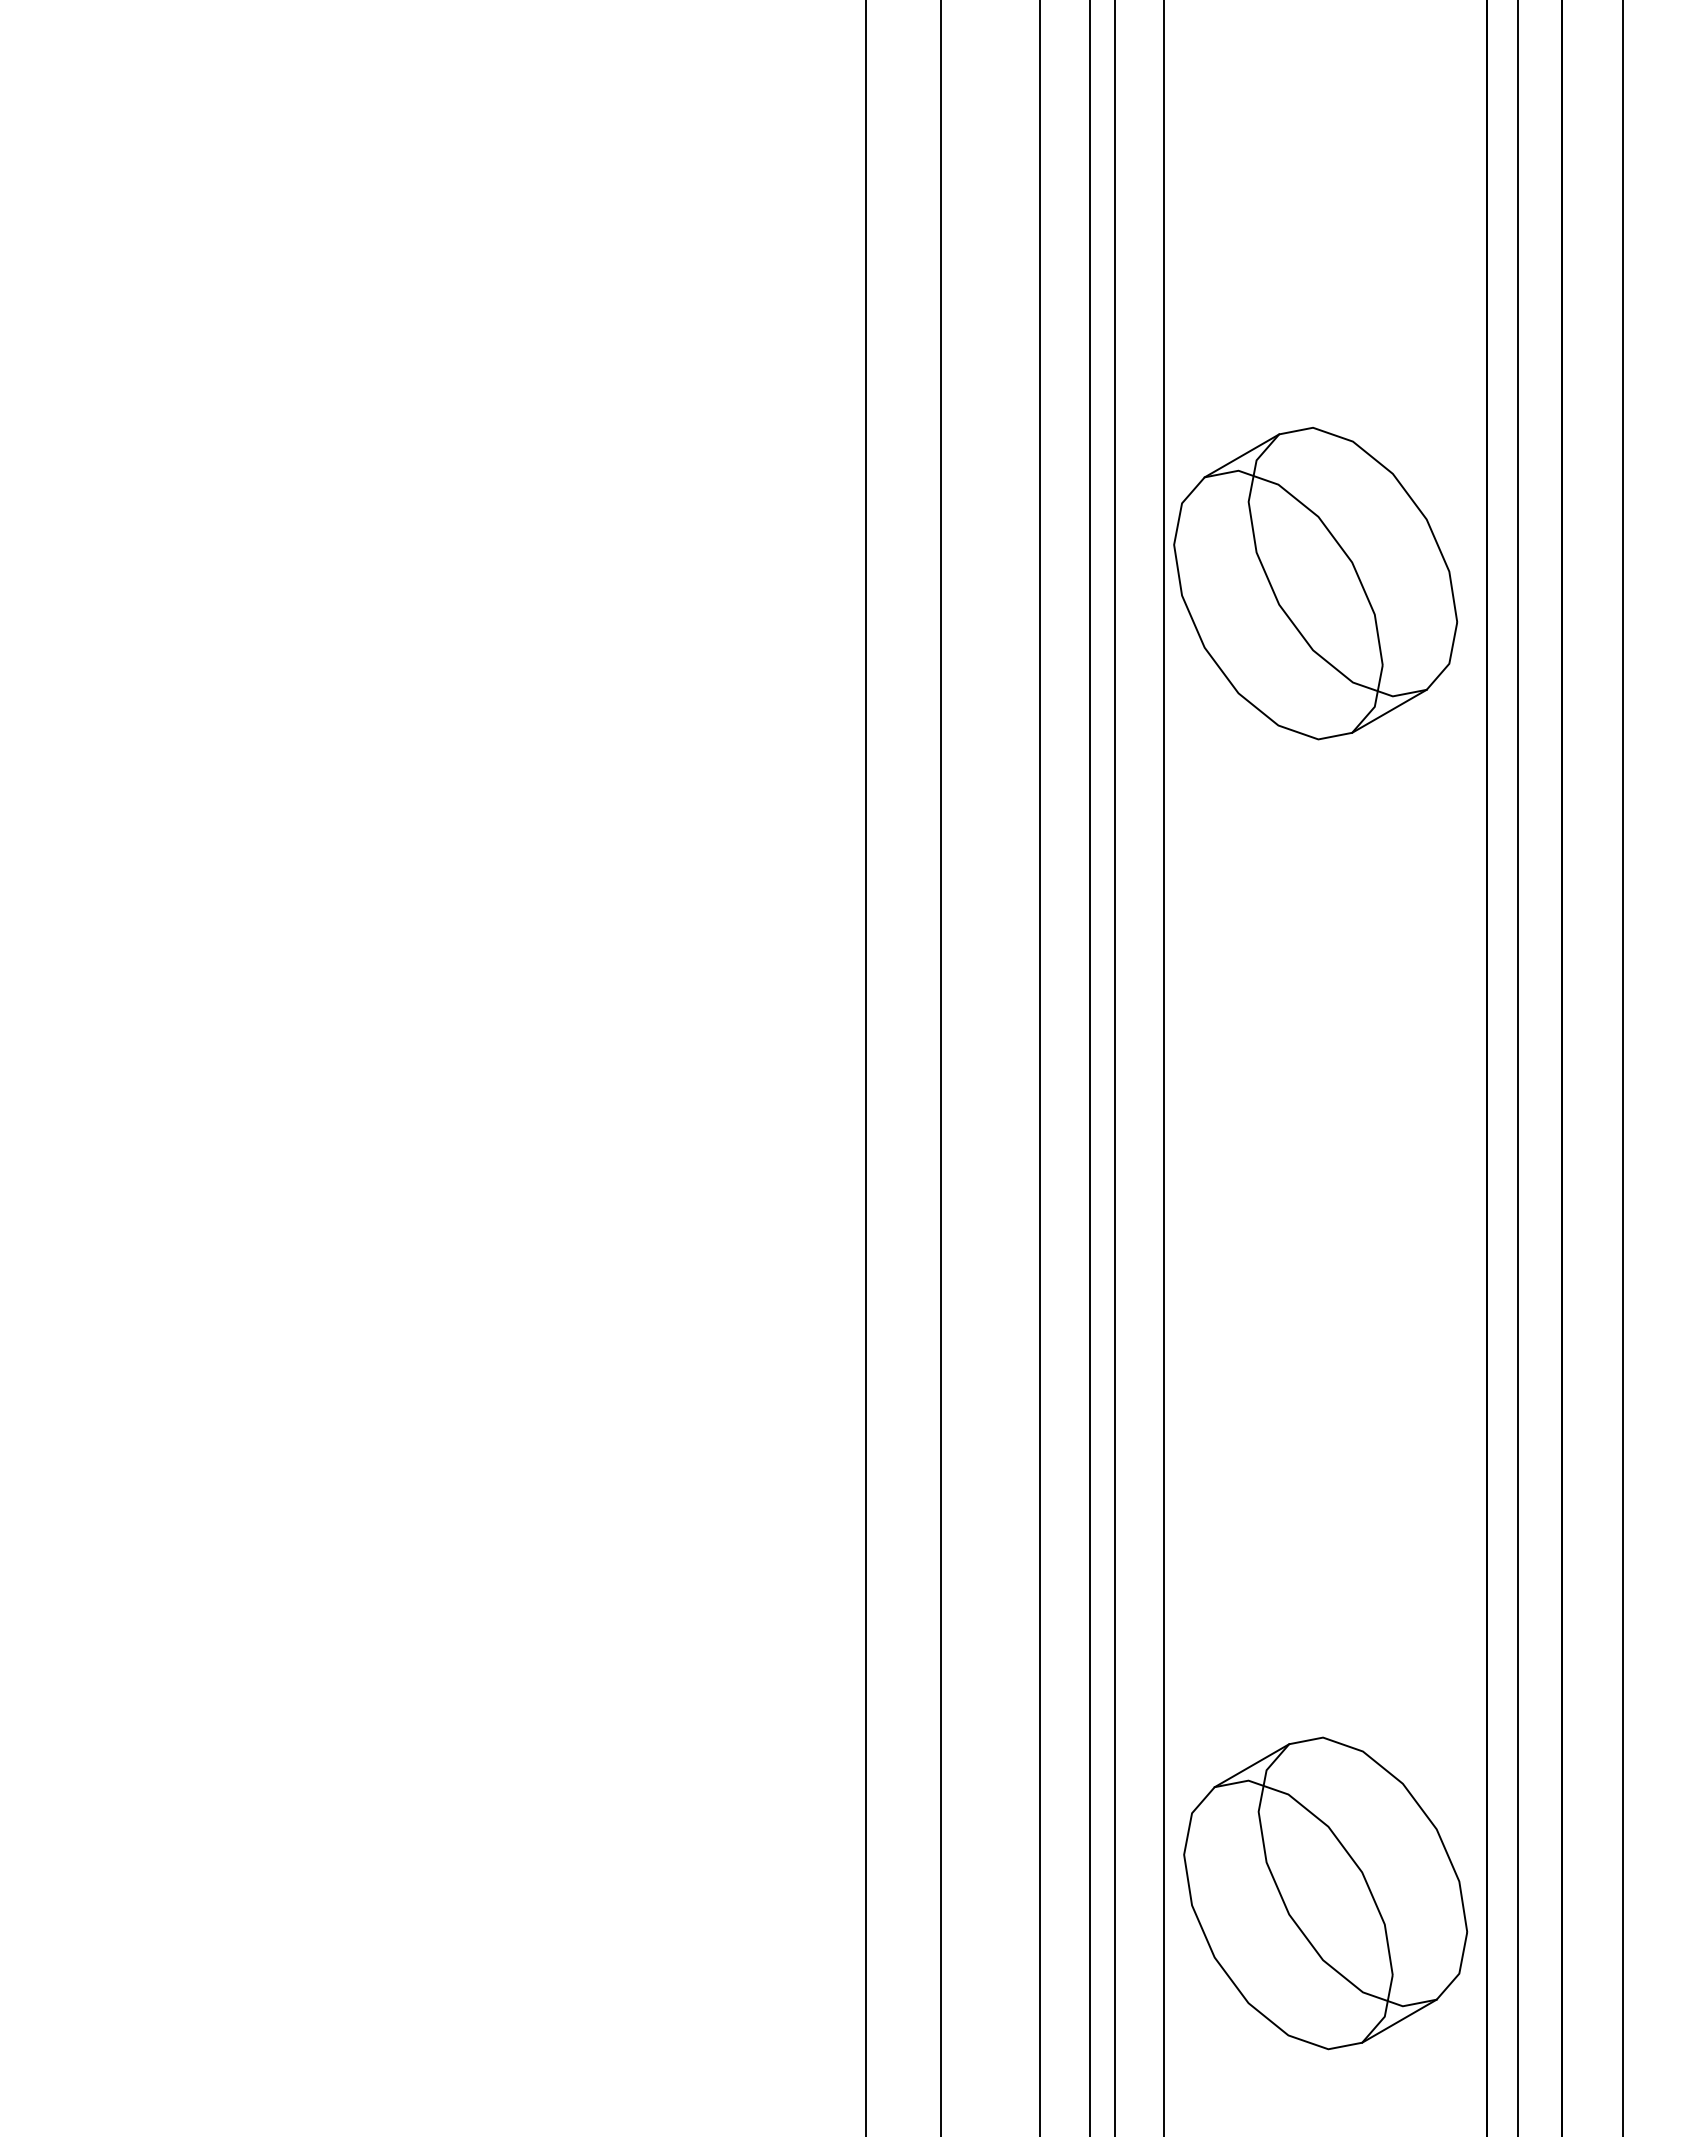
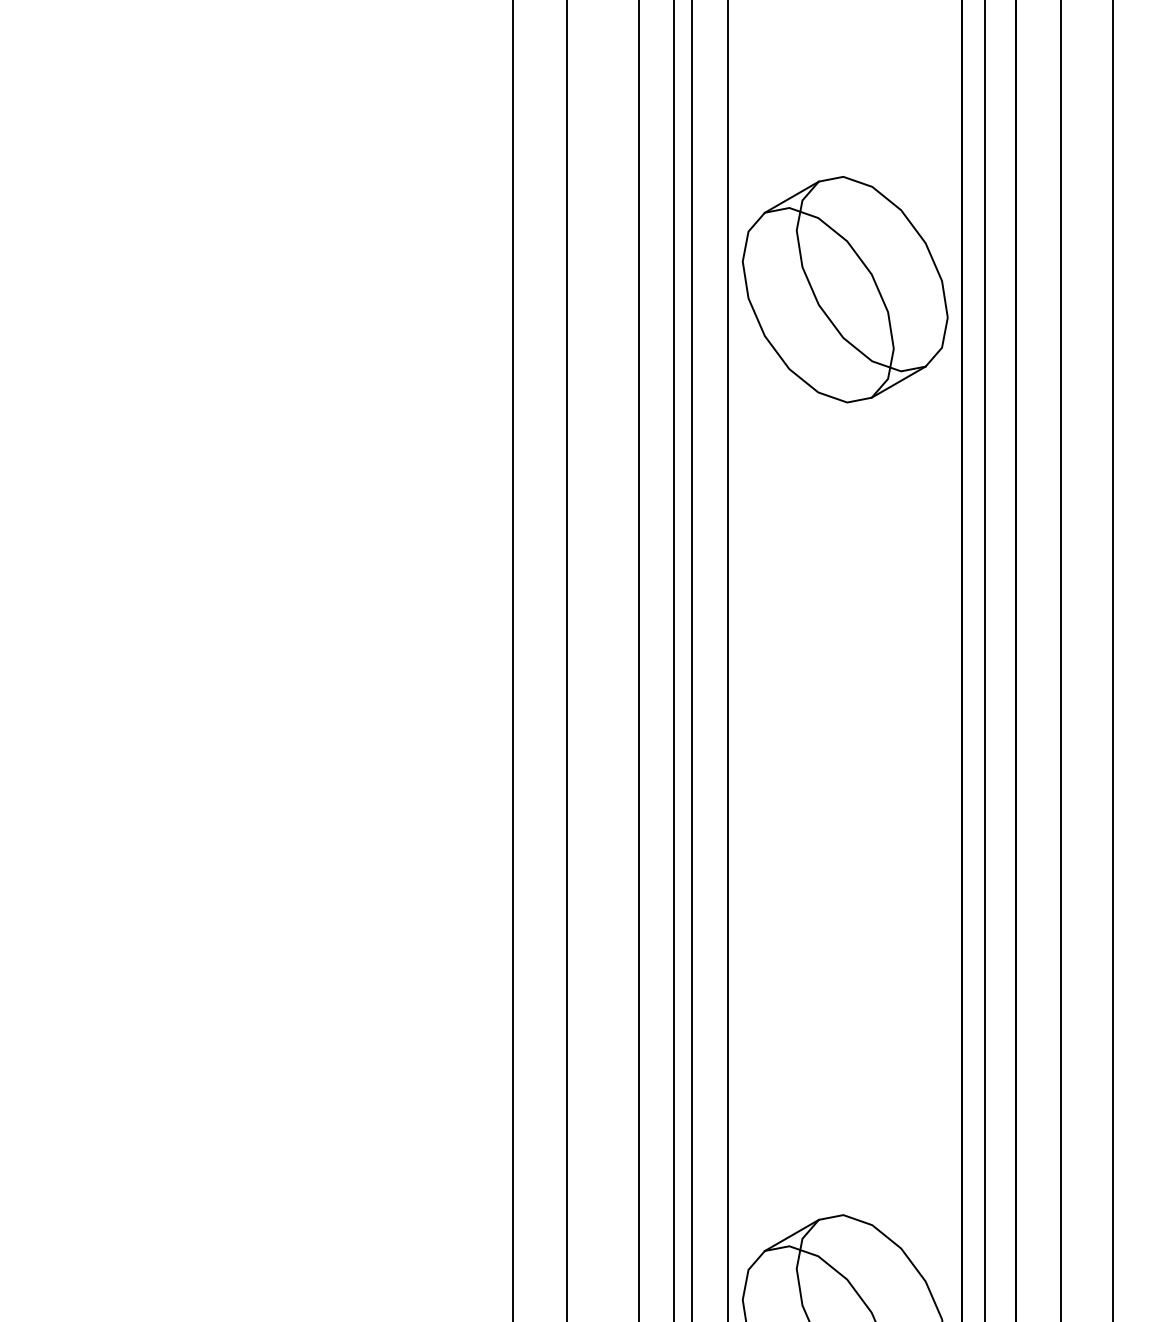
part: (1315, 583) -> (845, 289), moved

